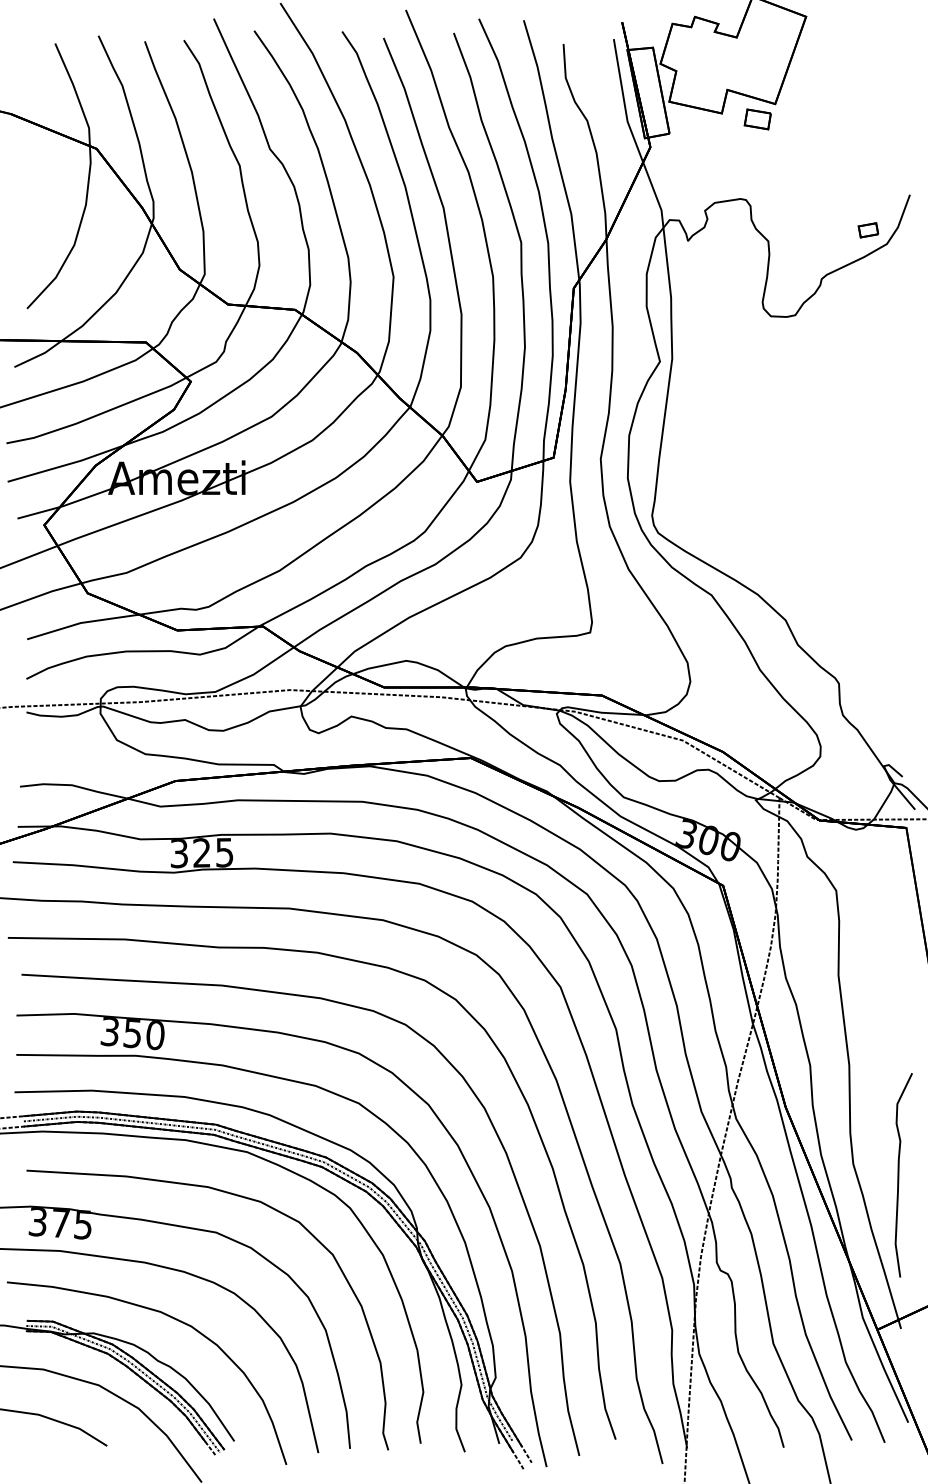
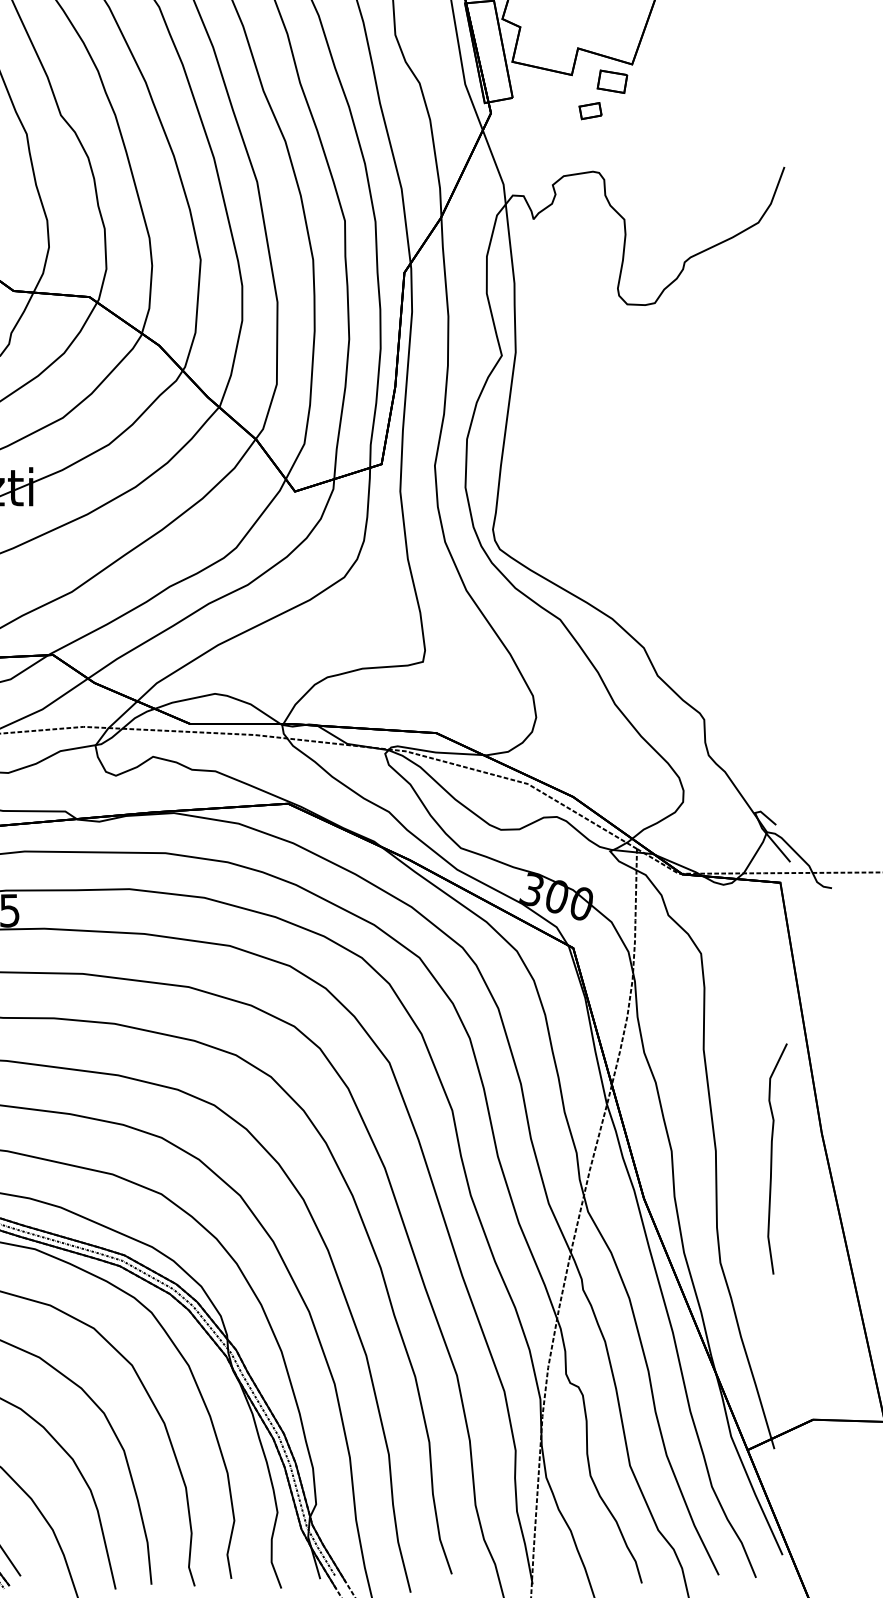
part: (868, 230) -> (590, 111), moved
curve: (899, 1175) -> (772, 1159), moved

